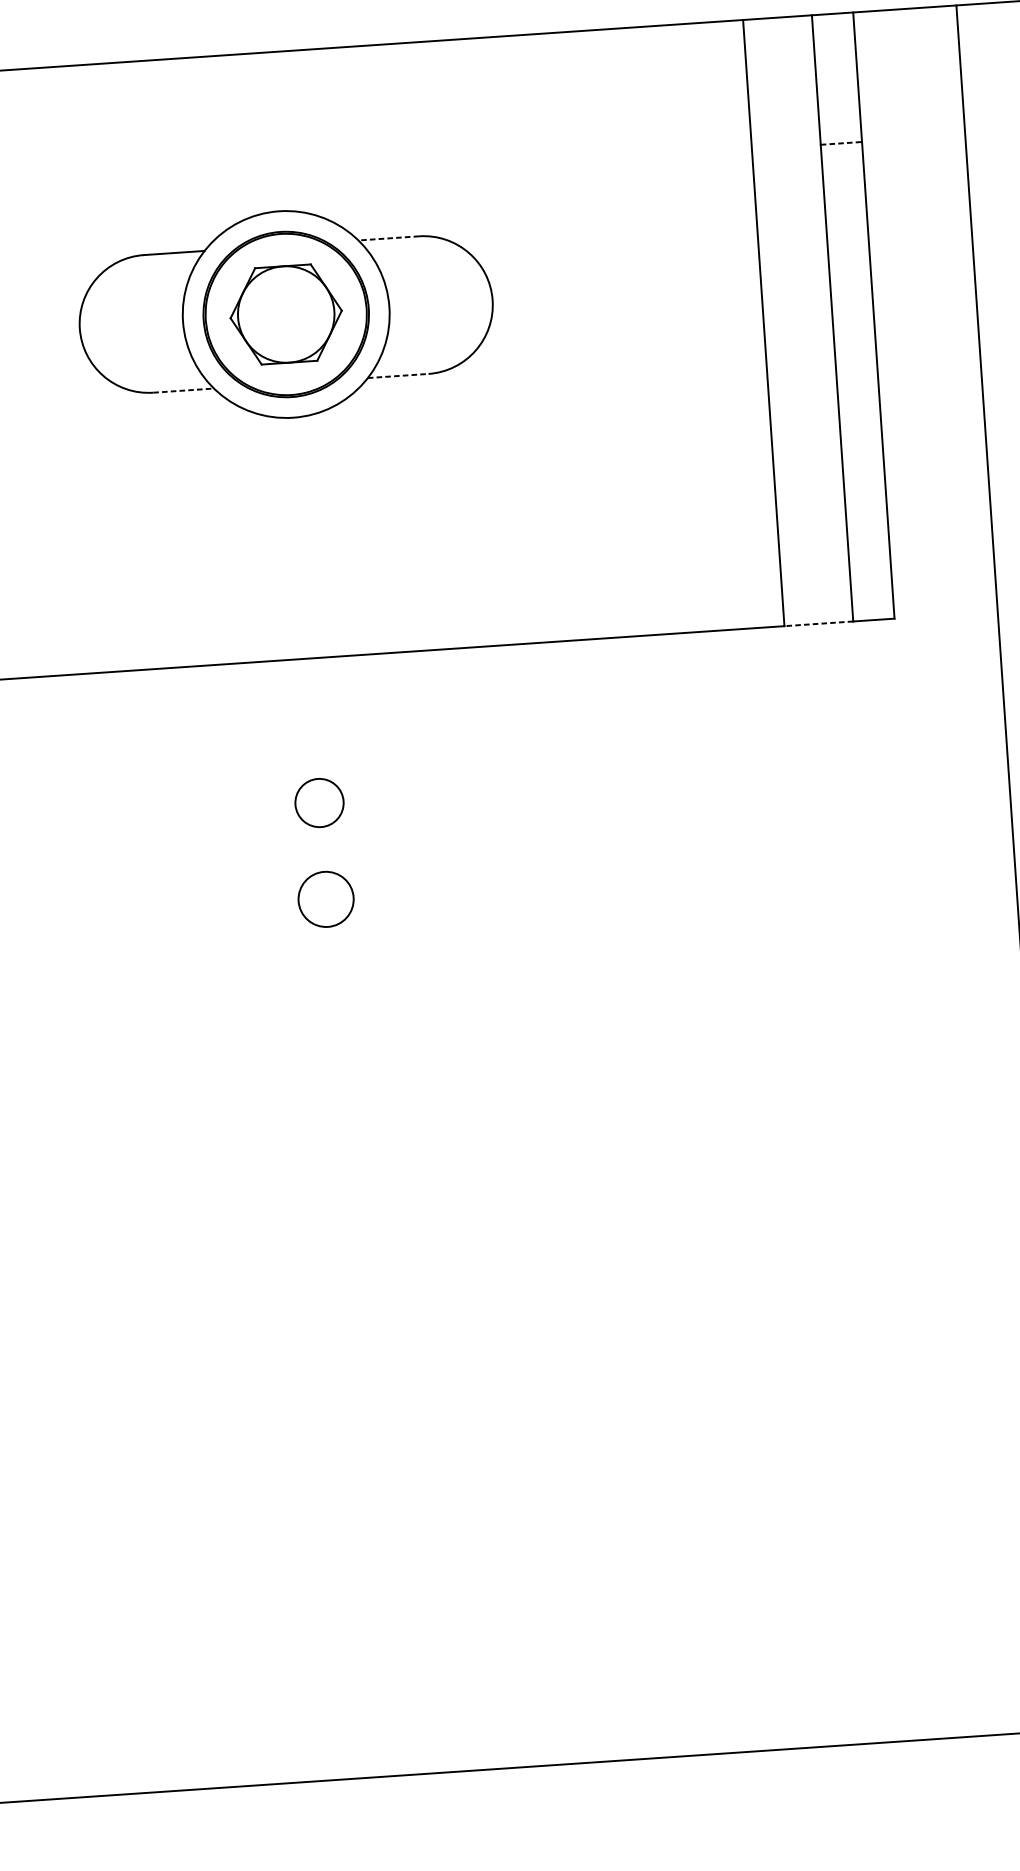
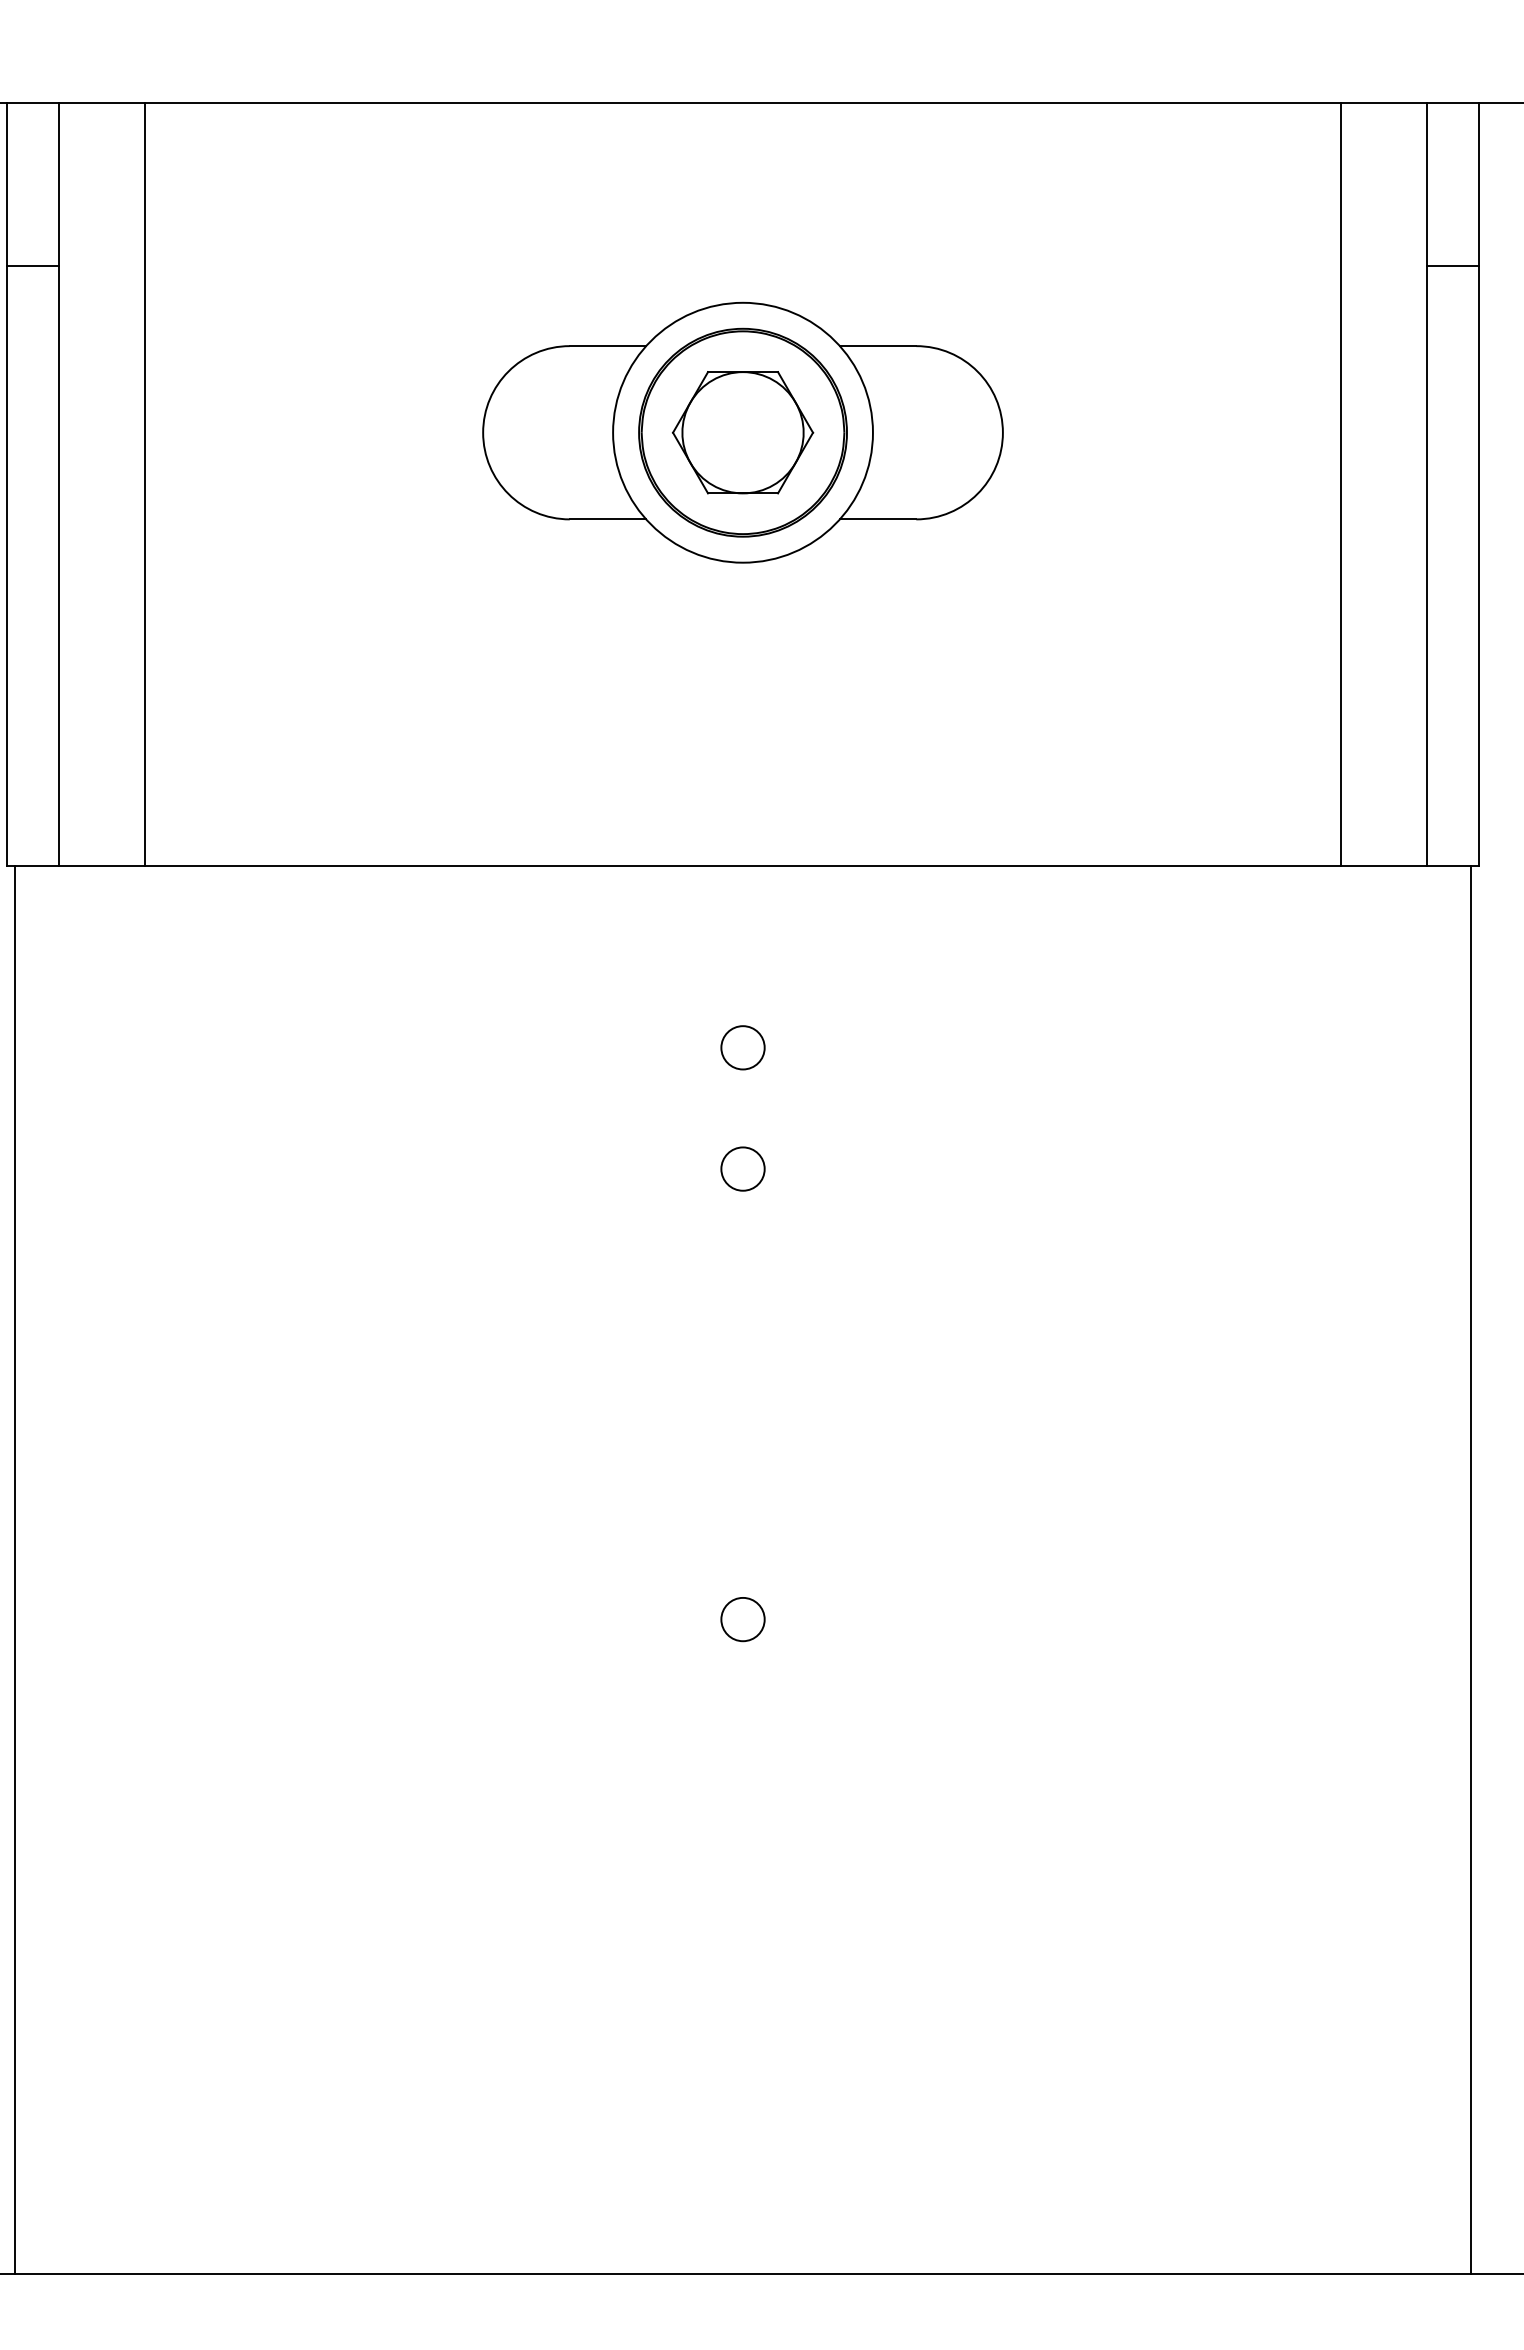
line: (841, 143) -> (1453, 265), dashed -> solid
line: (388, 238) -> (877, 346), dashed -> solid
line: (398, 376) -> (878, 519), dashed -> solid
line: (184, 390) -> (608, 519), dashed -> solid
line: (818, 623) -> (1383, 865), dashed -> solid
circle: (319, 802) -> (742, 1047), size x0.71
circle: (325, 898) -> (742, 1168), size x0.62
line: (925, 1177) -> (1470, 1569), added
circle: (350, 1257) -> (742, 1619), added

